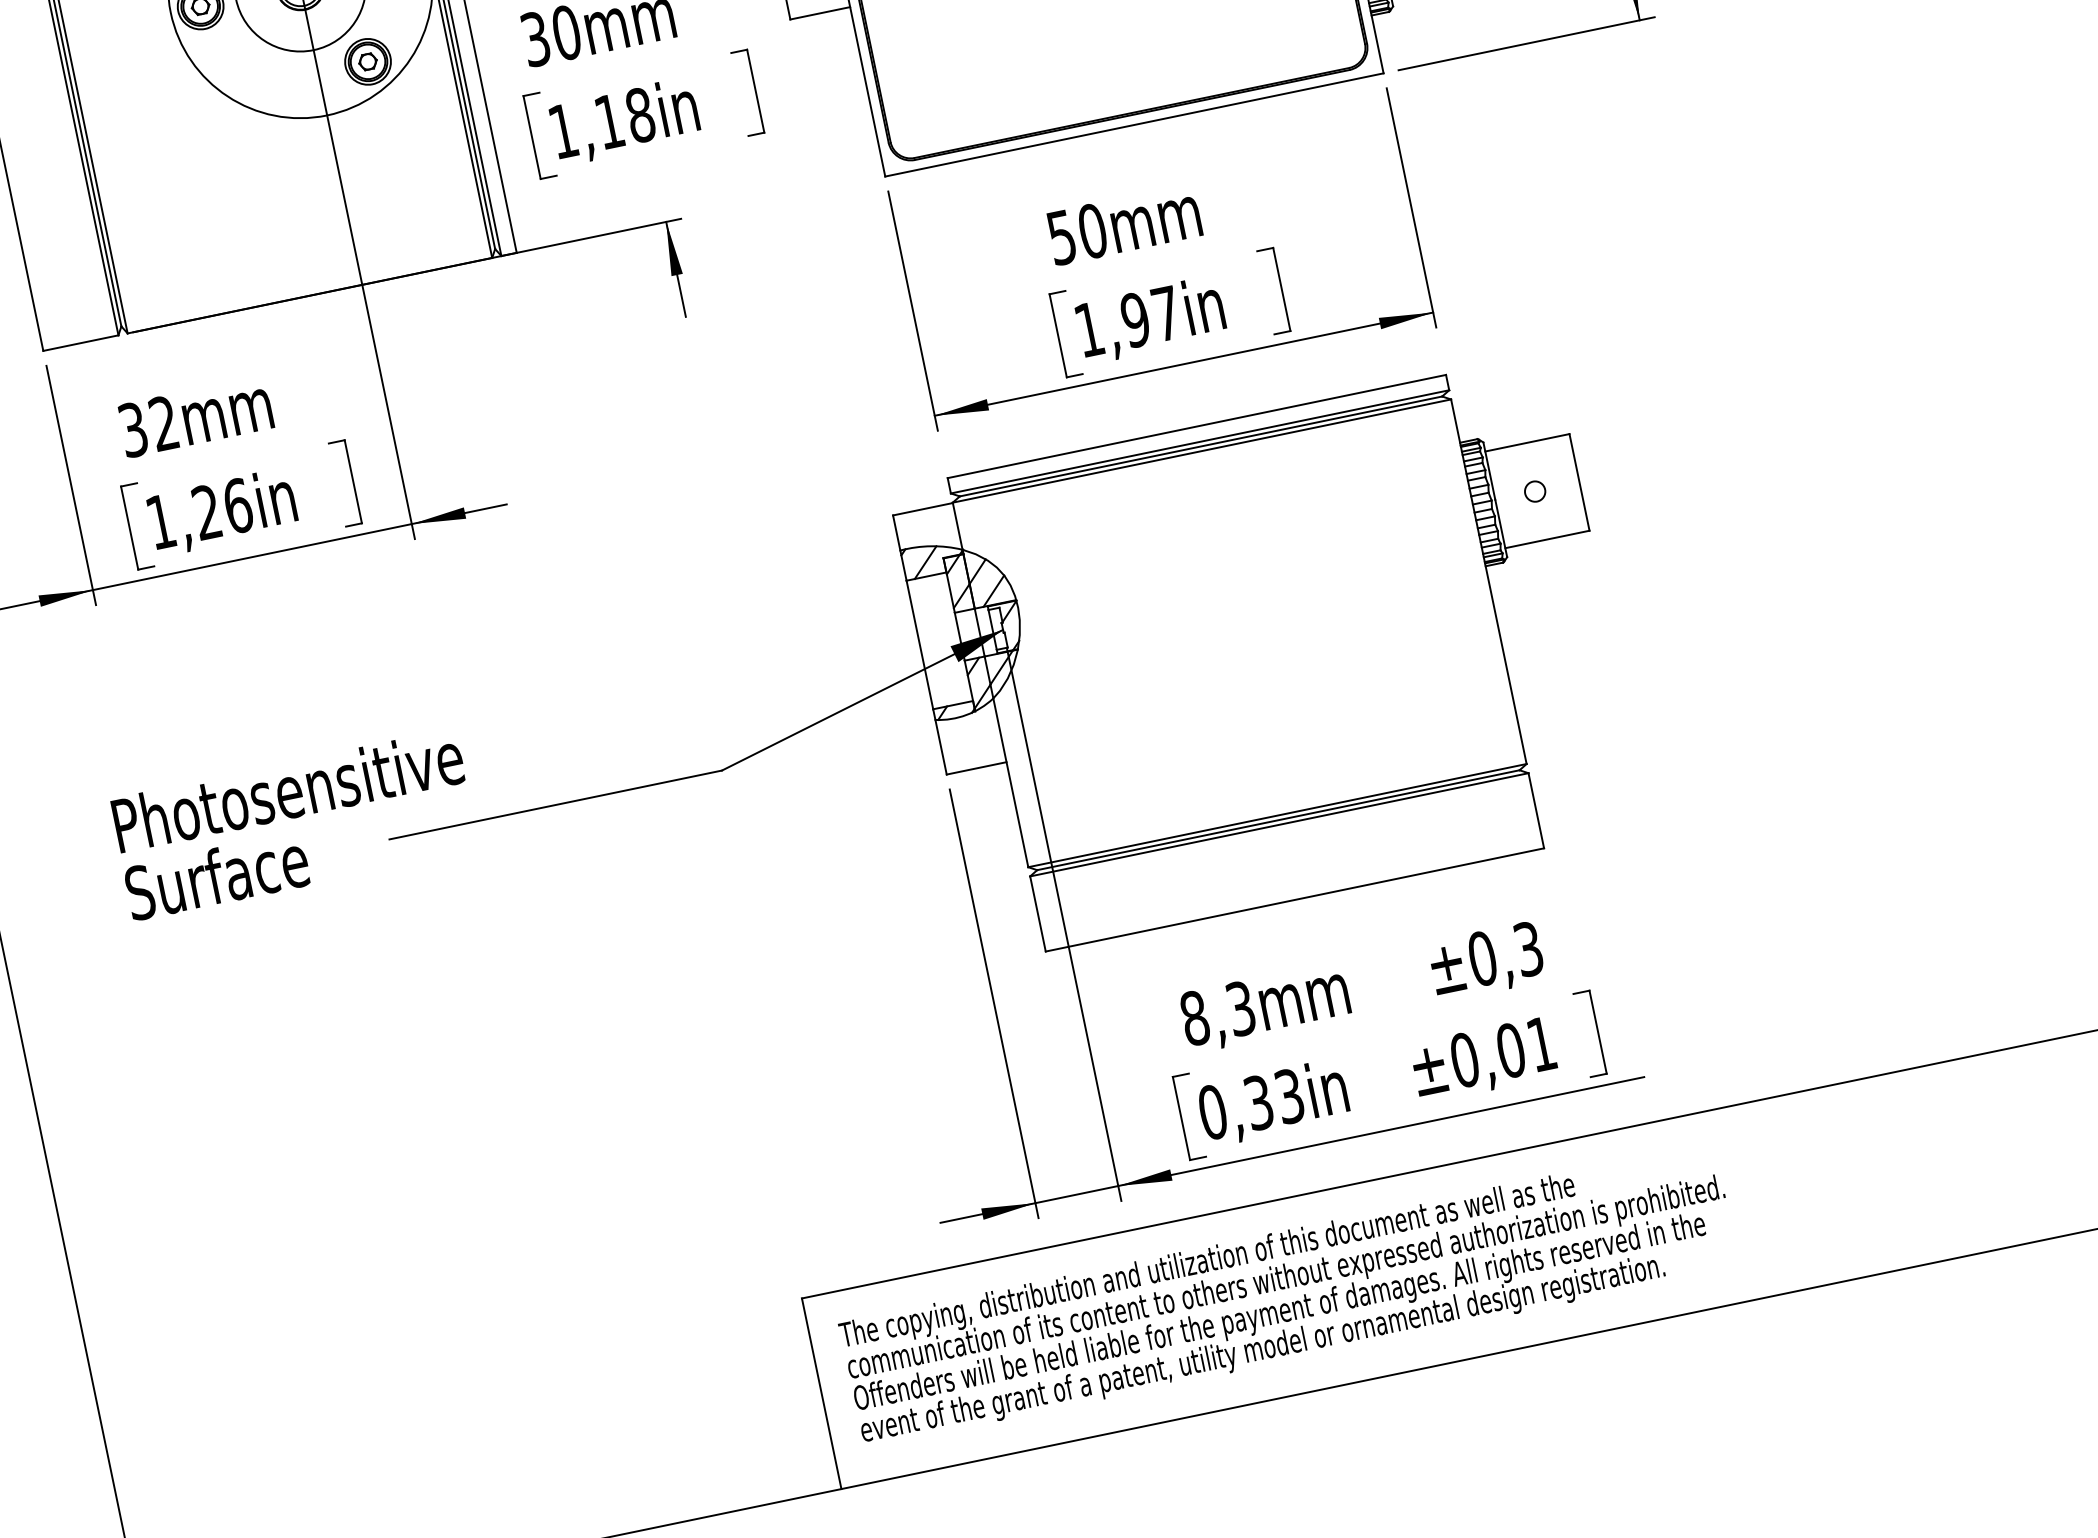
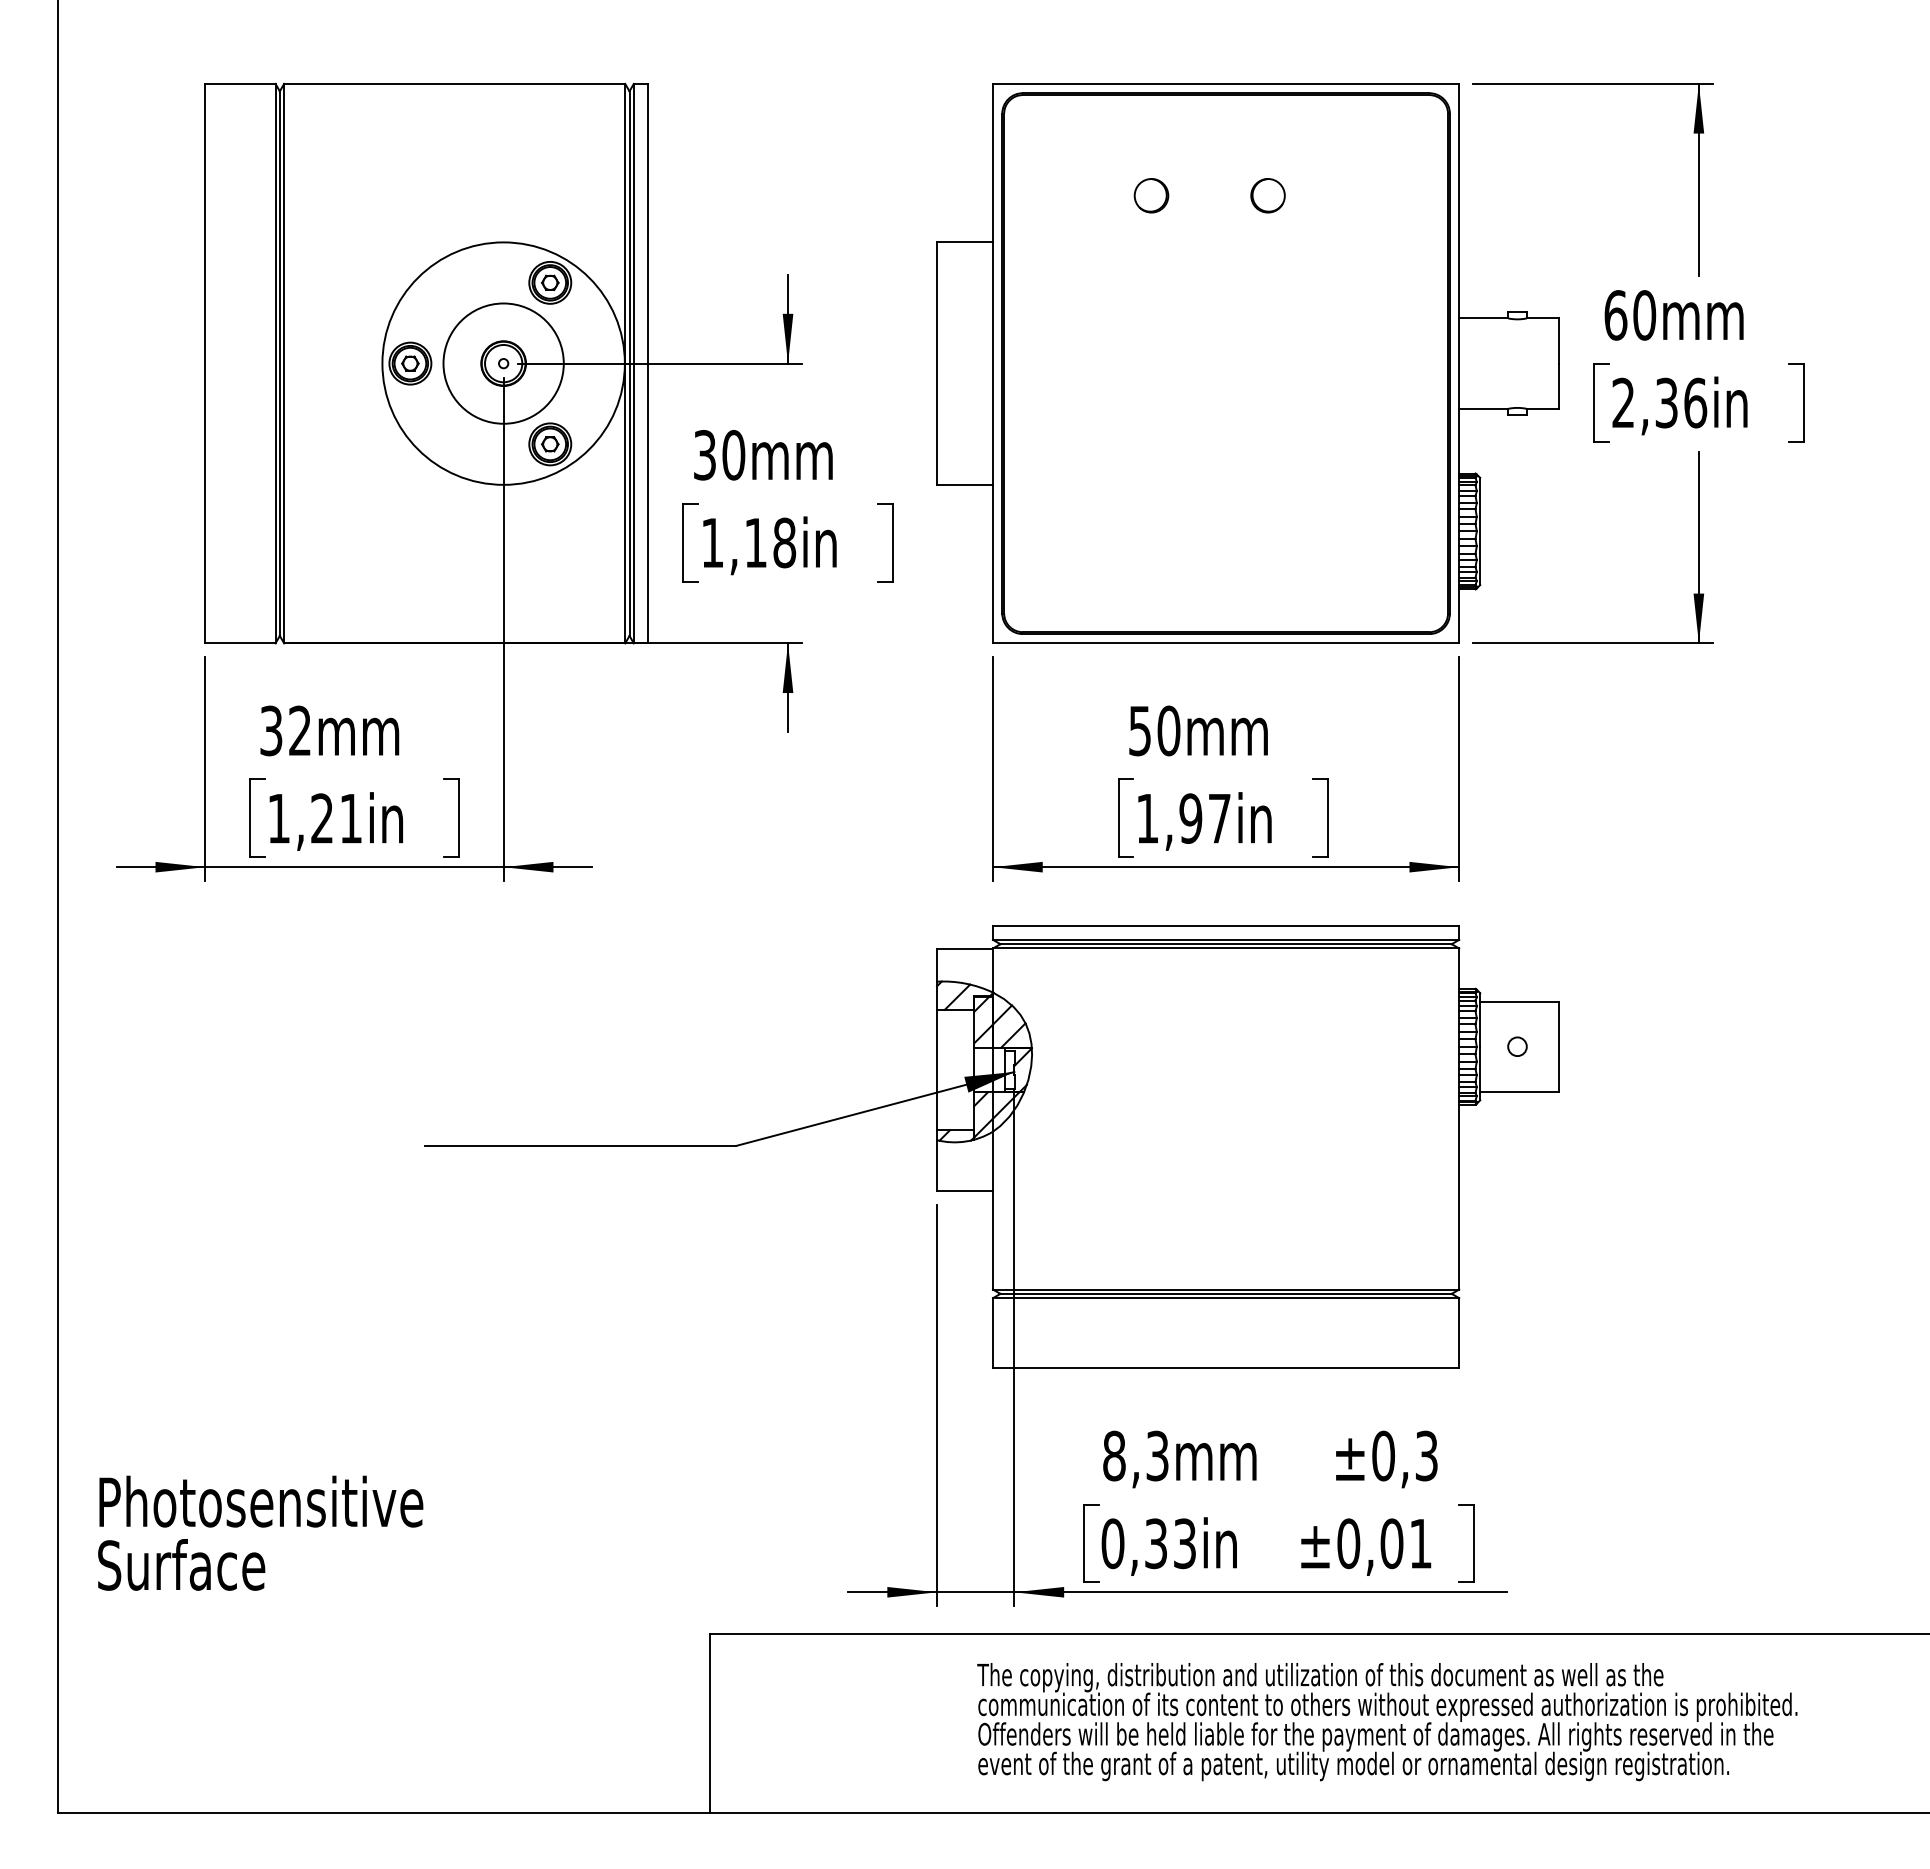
text: (238, 505) -> (351, 818), 1,26in -> 1,21in
text: (294, 824) -> (260, 1532), moved
text: (1289, 1295) -> (1387, 1722), moved

